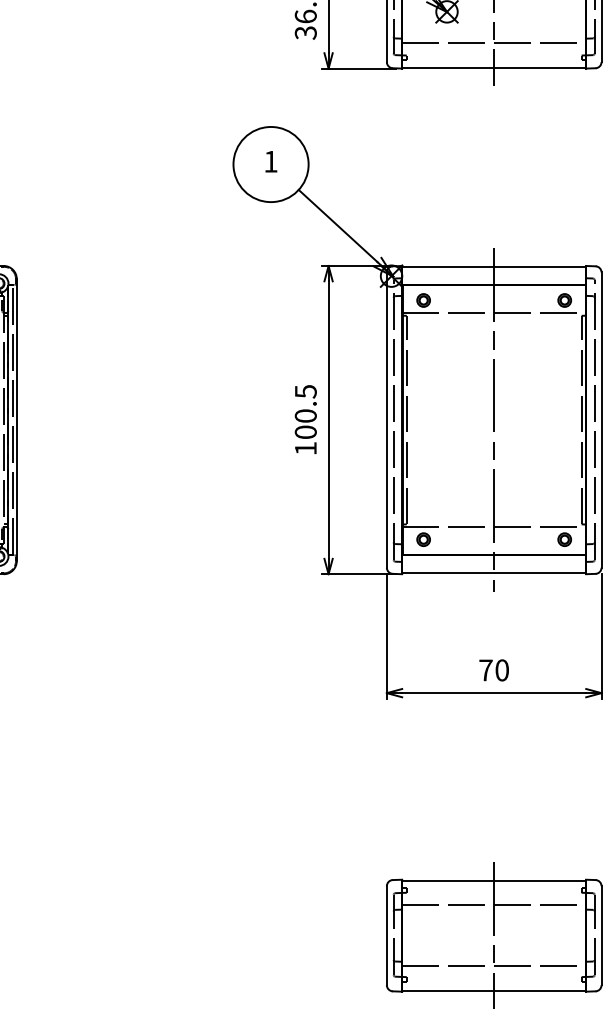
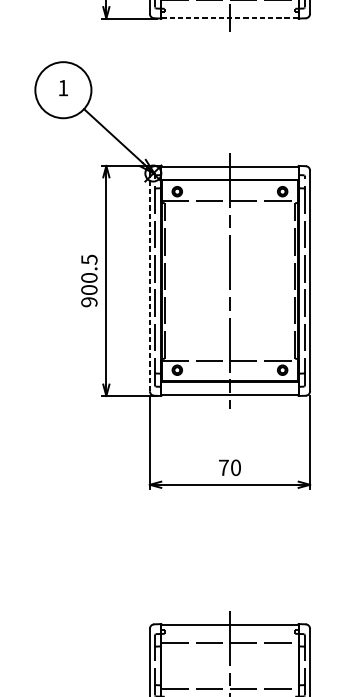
line: (494, 67) -> (230, 17), solid -> dashed
line: (386, 420) -> (149, 281), solid -> dashed
text: (305, 448) -> (89, 302), 100.5 -> 900.5

